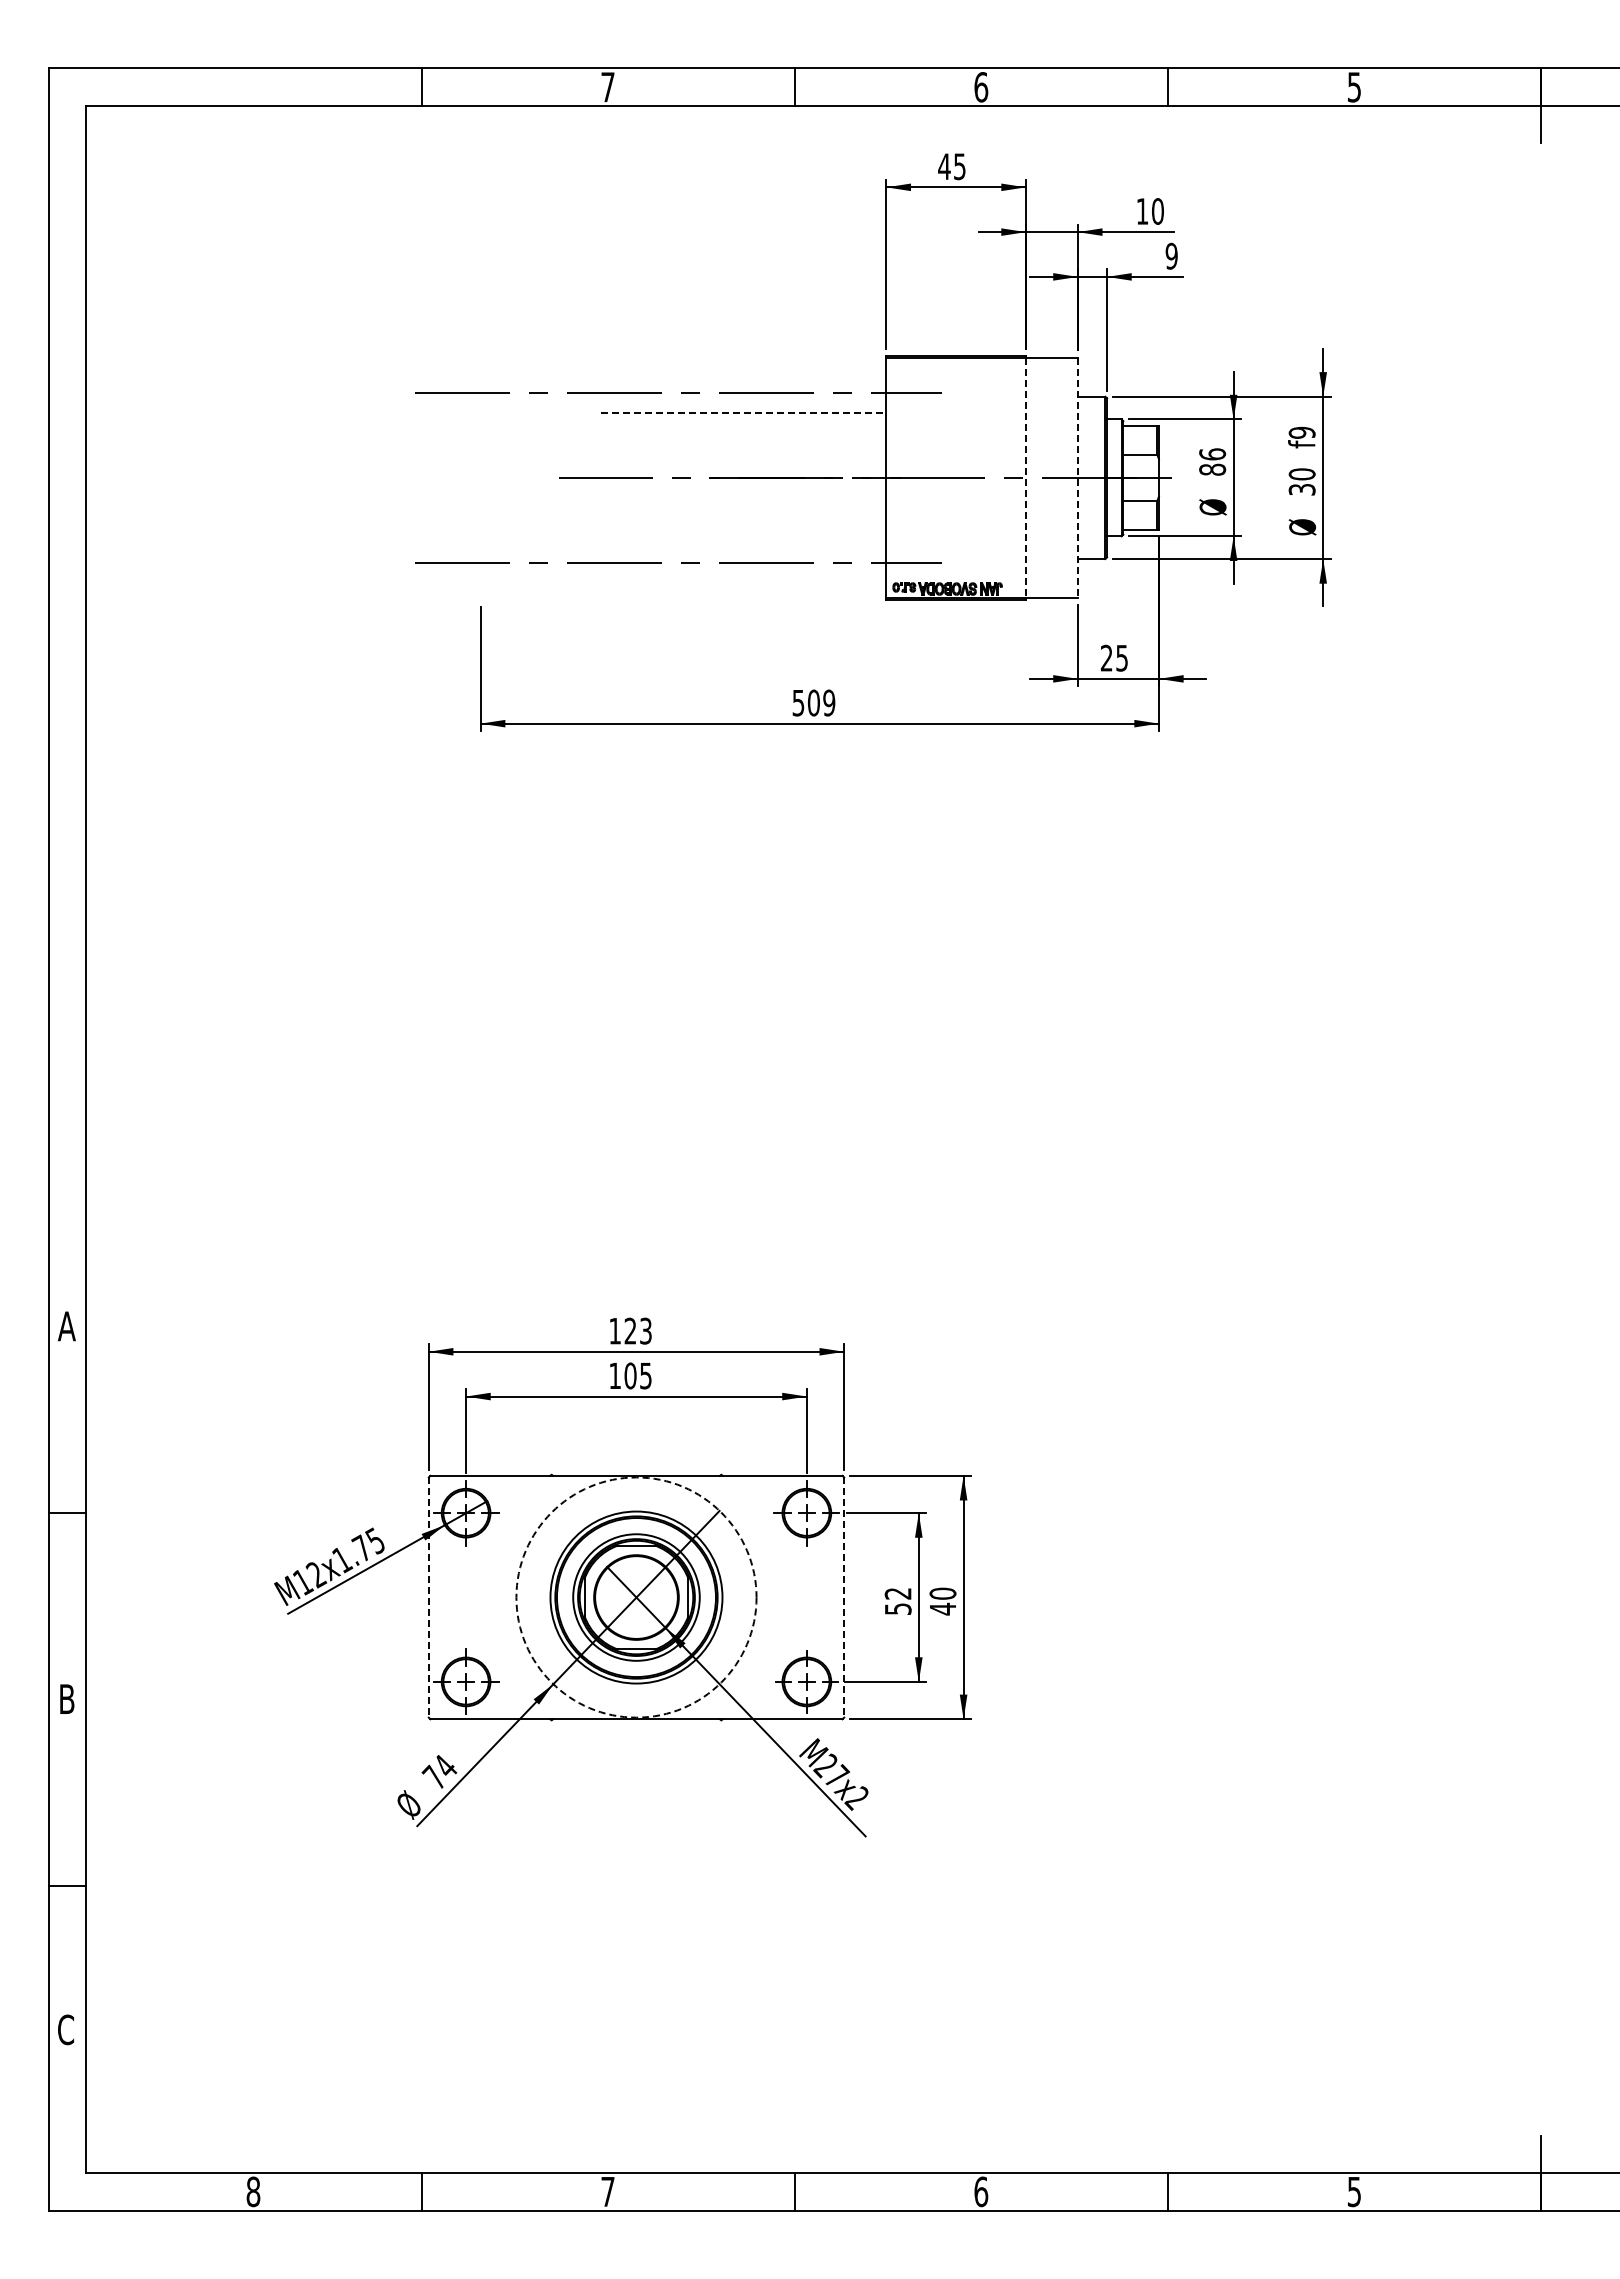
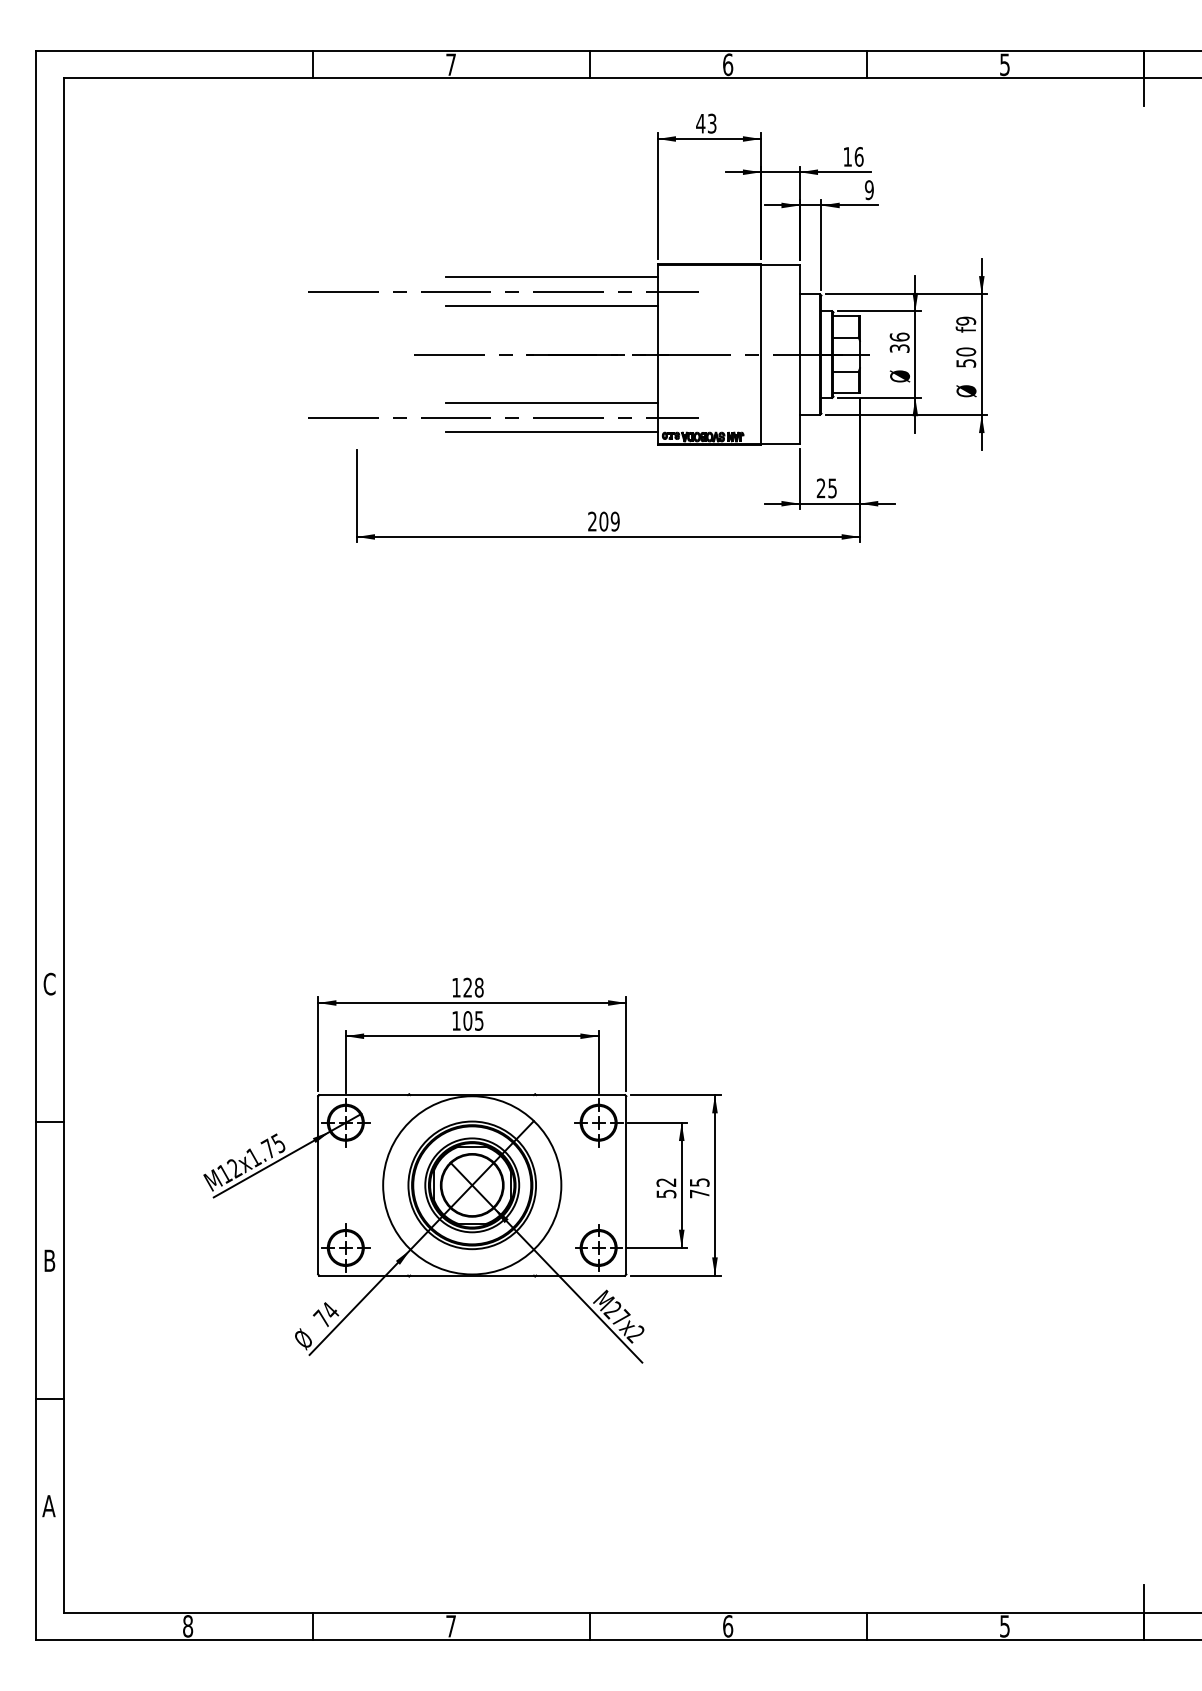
text: (959, 166) -> (711, 123), 45 -> 43
text: (1158, 211) -> (859, 156), 10 -> 16
line: (743, 373) -> (551, 277), added
line: (743, 412) -> (551, 306), dashed -> solid
text: (1212, 469) -> (899, 348), 86 -> 36
line: (1025, 478) -> (760, 355), dashed -> solid
line: (1077, 478) -> (799, 355), dashed -> solid
text: (1301, 489) -> (965, 363), 30 -> 50
line: (743, 543) -> (551, 403), added
line: (743, 582) -> (551, 432), added
text: (798, 702) -> (592, 521), 509 -> 209
text: (66, 1326) -> (49, 984), A -> C
text: (645, 1330) -> (478, 987), 123 -> 128
circle: (636, 1597) -> (472, 1185), dashed -> solid
line: (428, 1598) -> (317, 1186), dashed -> solid
line: (844, 1598) -> (626, 1186), dashed -> solid
text: (942, 1601) -> (699, 1188), 40 -> 75
text: (65, 2029) -> (48, 1505), C -> A

